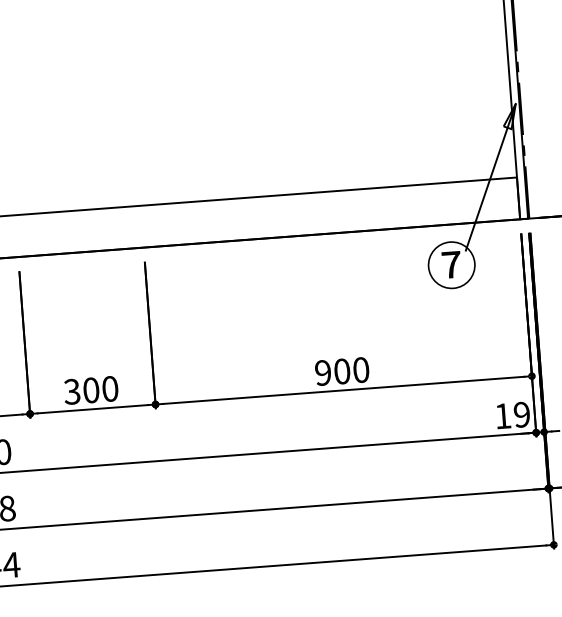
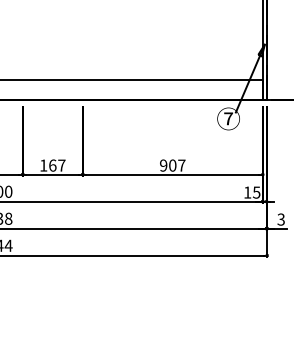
text: (360, 369) -> (181, 165), 900 -> 907
text: (90, 390) -> (52, 165), 300 -> 167
text: (521, 414) -> (256, 192), 19 -> 15

